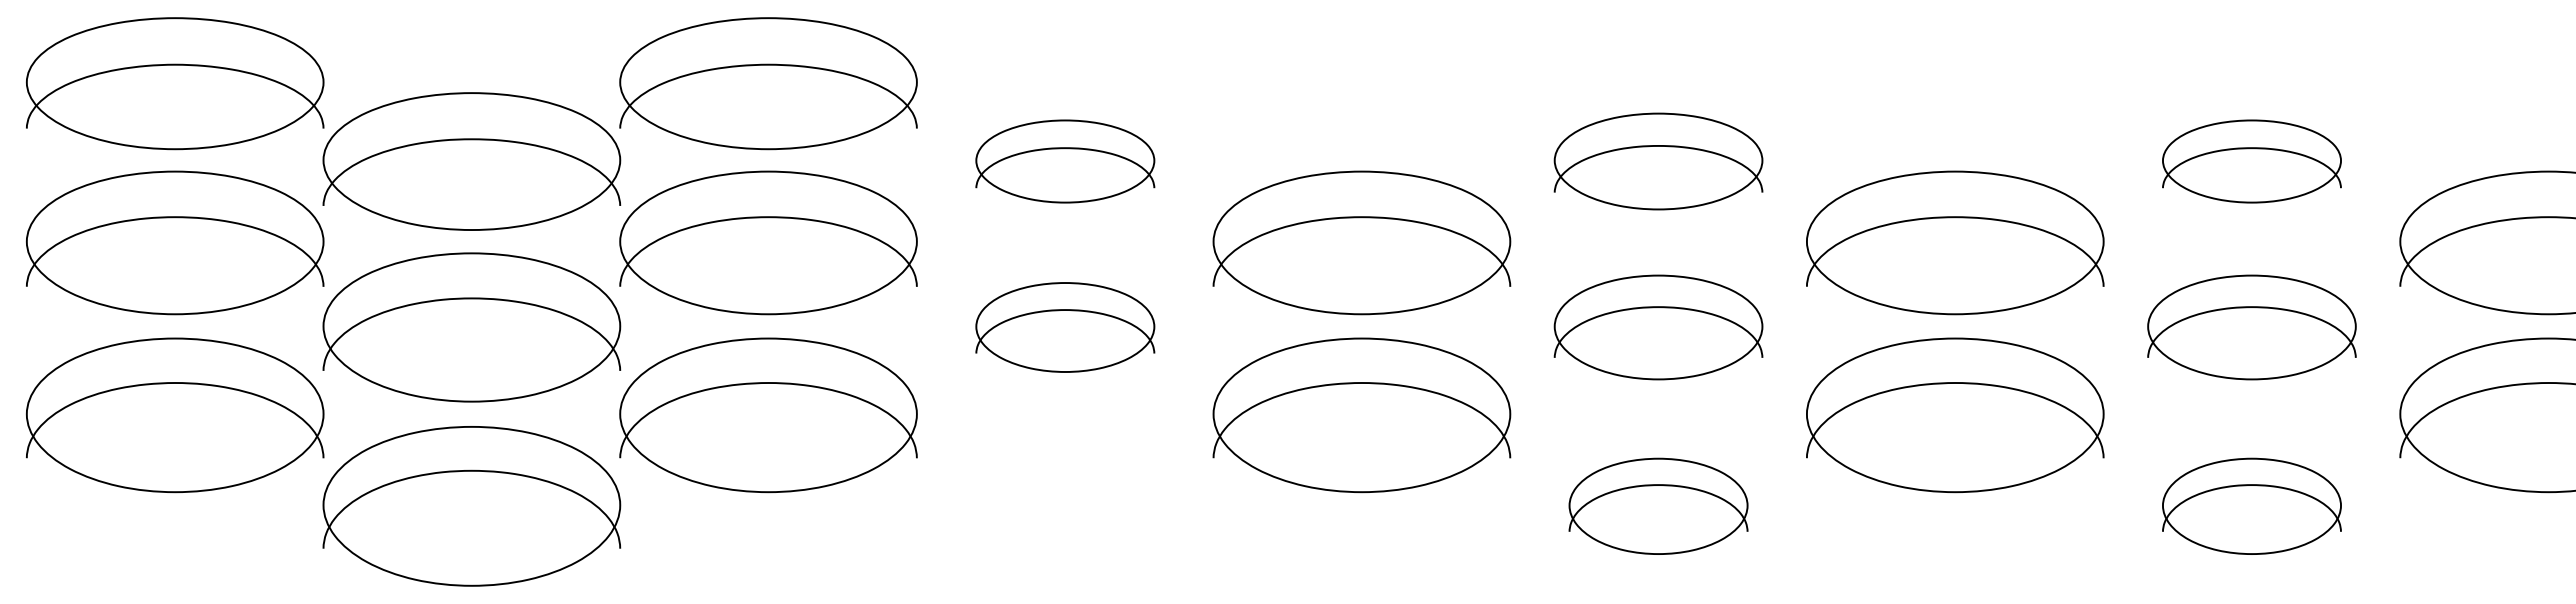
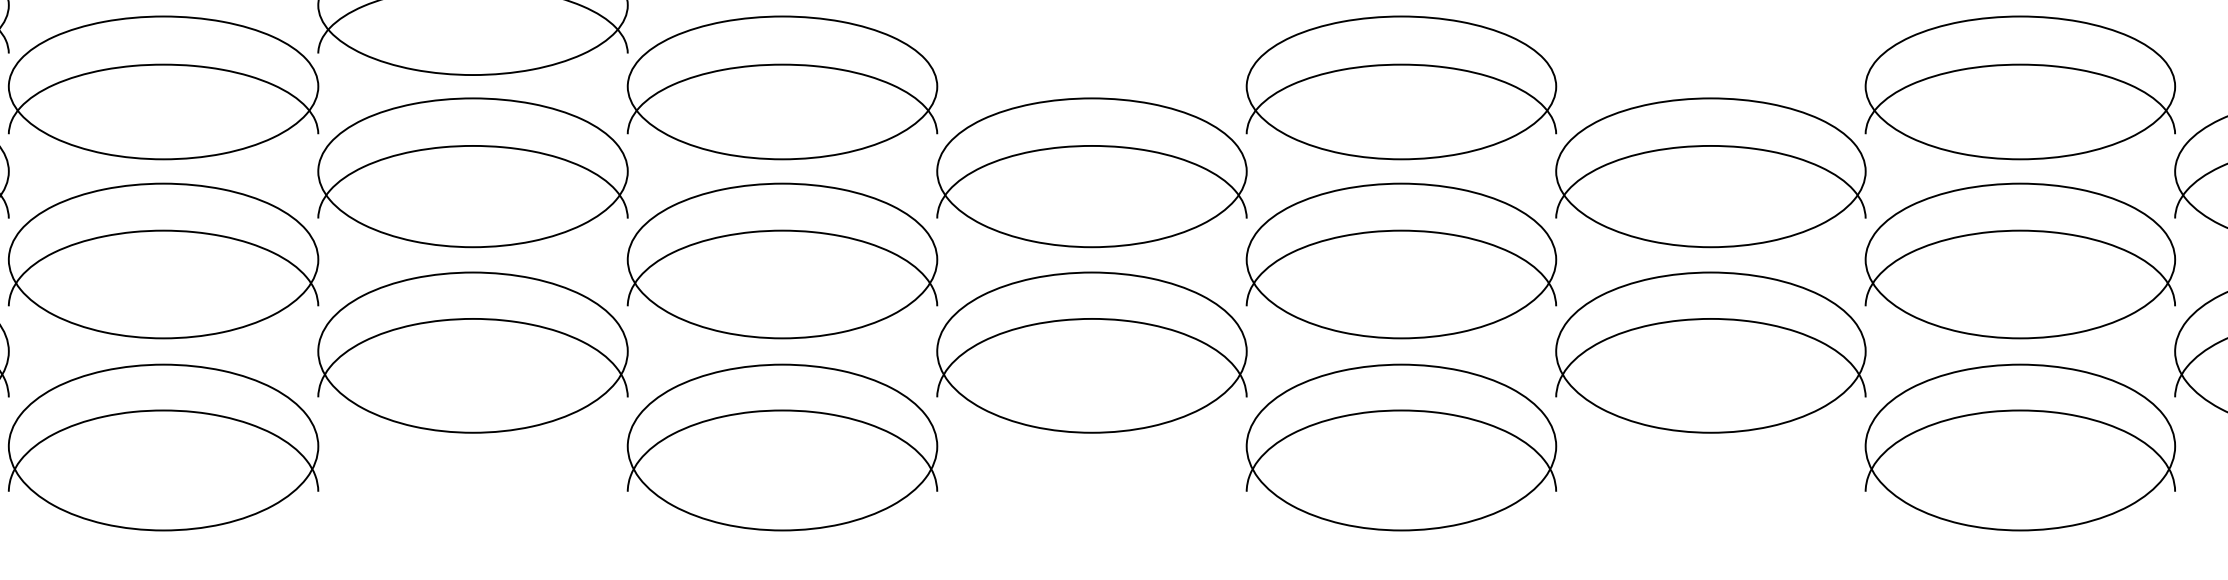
part: (1065, 161) -> (782, 87), size x1.67
part: (1658, 161) -> (1401, 87), size x1.43
part: (2251, 161) -> (2019, 87), size x1.67
part: (1065, 327) -> (782, 261), size x1.67
part: (1658, 327) -> (1401, 261), size x1.43
part: (2251, 327) -> (2019, 261), size x1.43
part: (1065, 506) -> (782, 447), added
part: (1658, 506) -> (1401, 447), size x1.67
part: (2251, 506) -> (2019, 447), size x1.67

